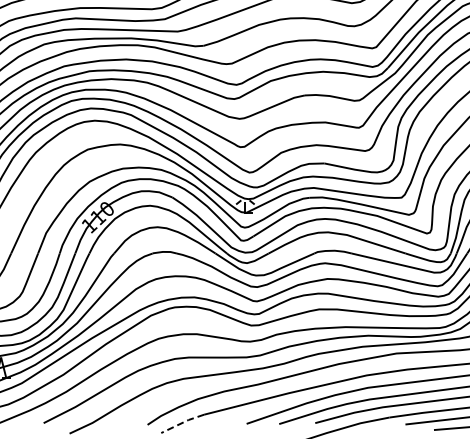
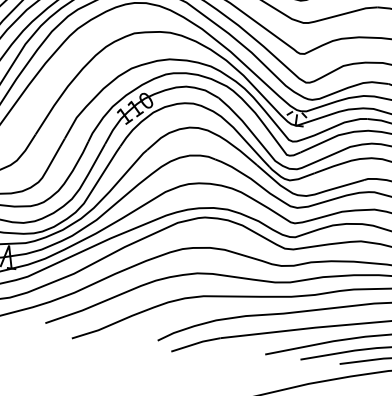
line: (182, 422) -> (195, 343), dashed -> solid

